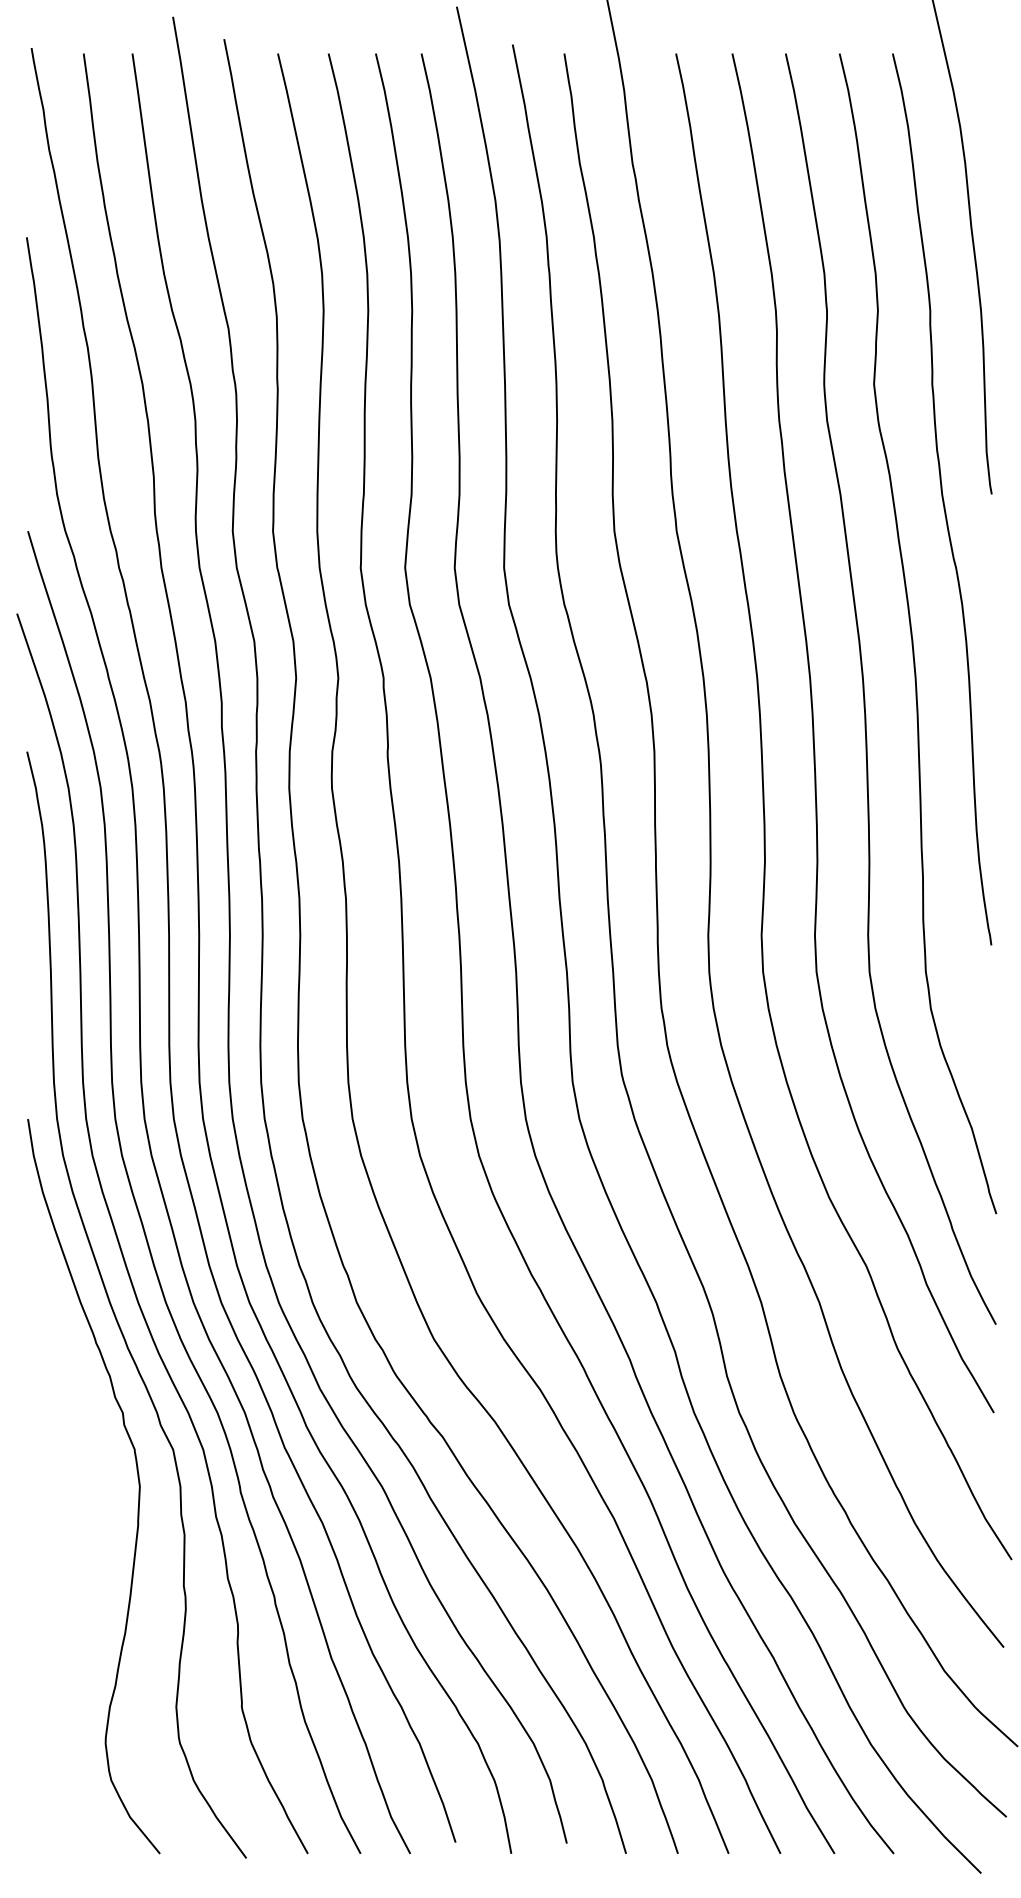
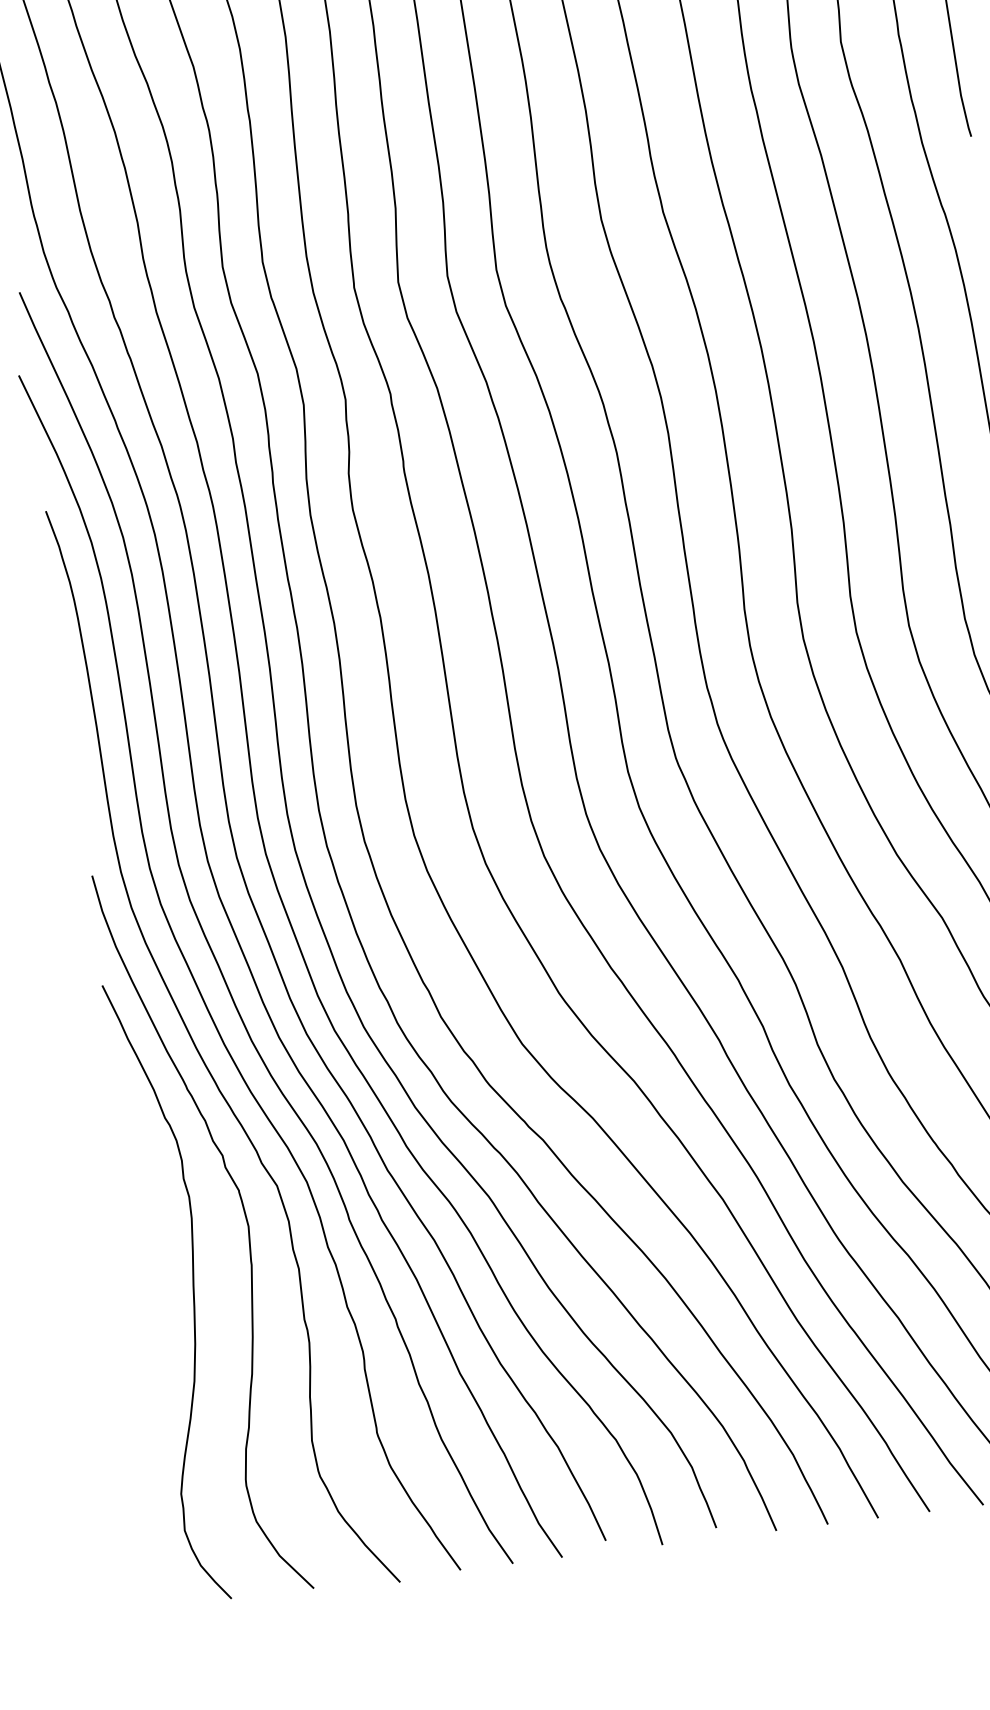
curve: (76, 1541) -> (192, 1288), added

